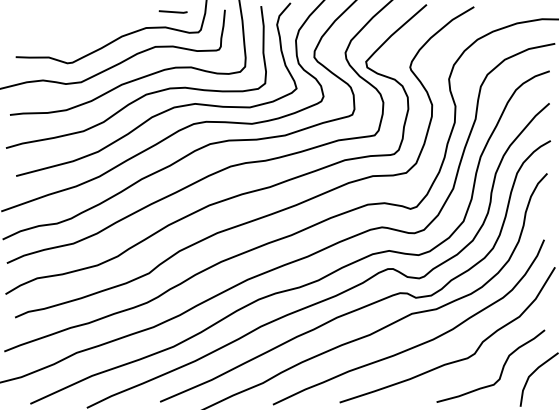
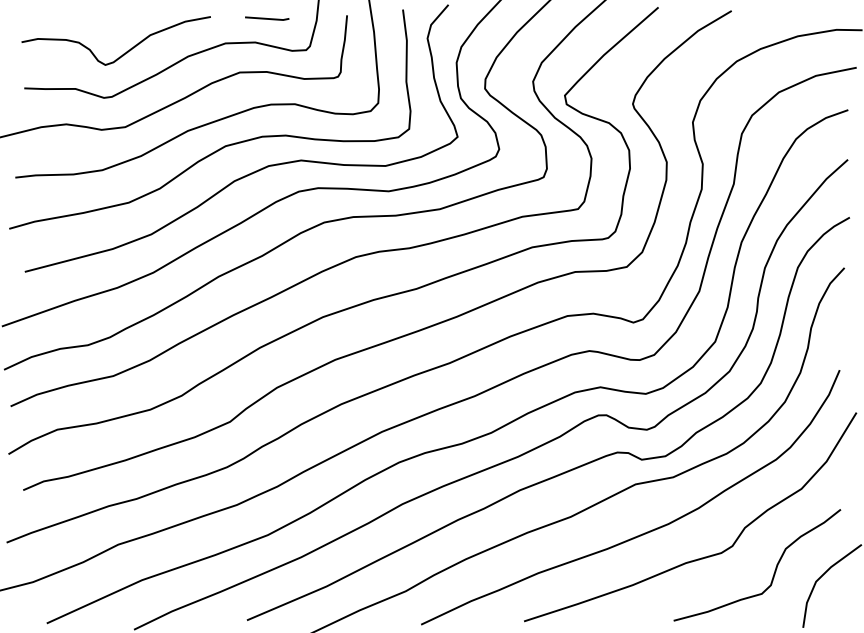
curve: (79, 34) -> (122, 53), added

